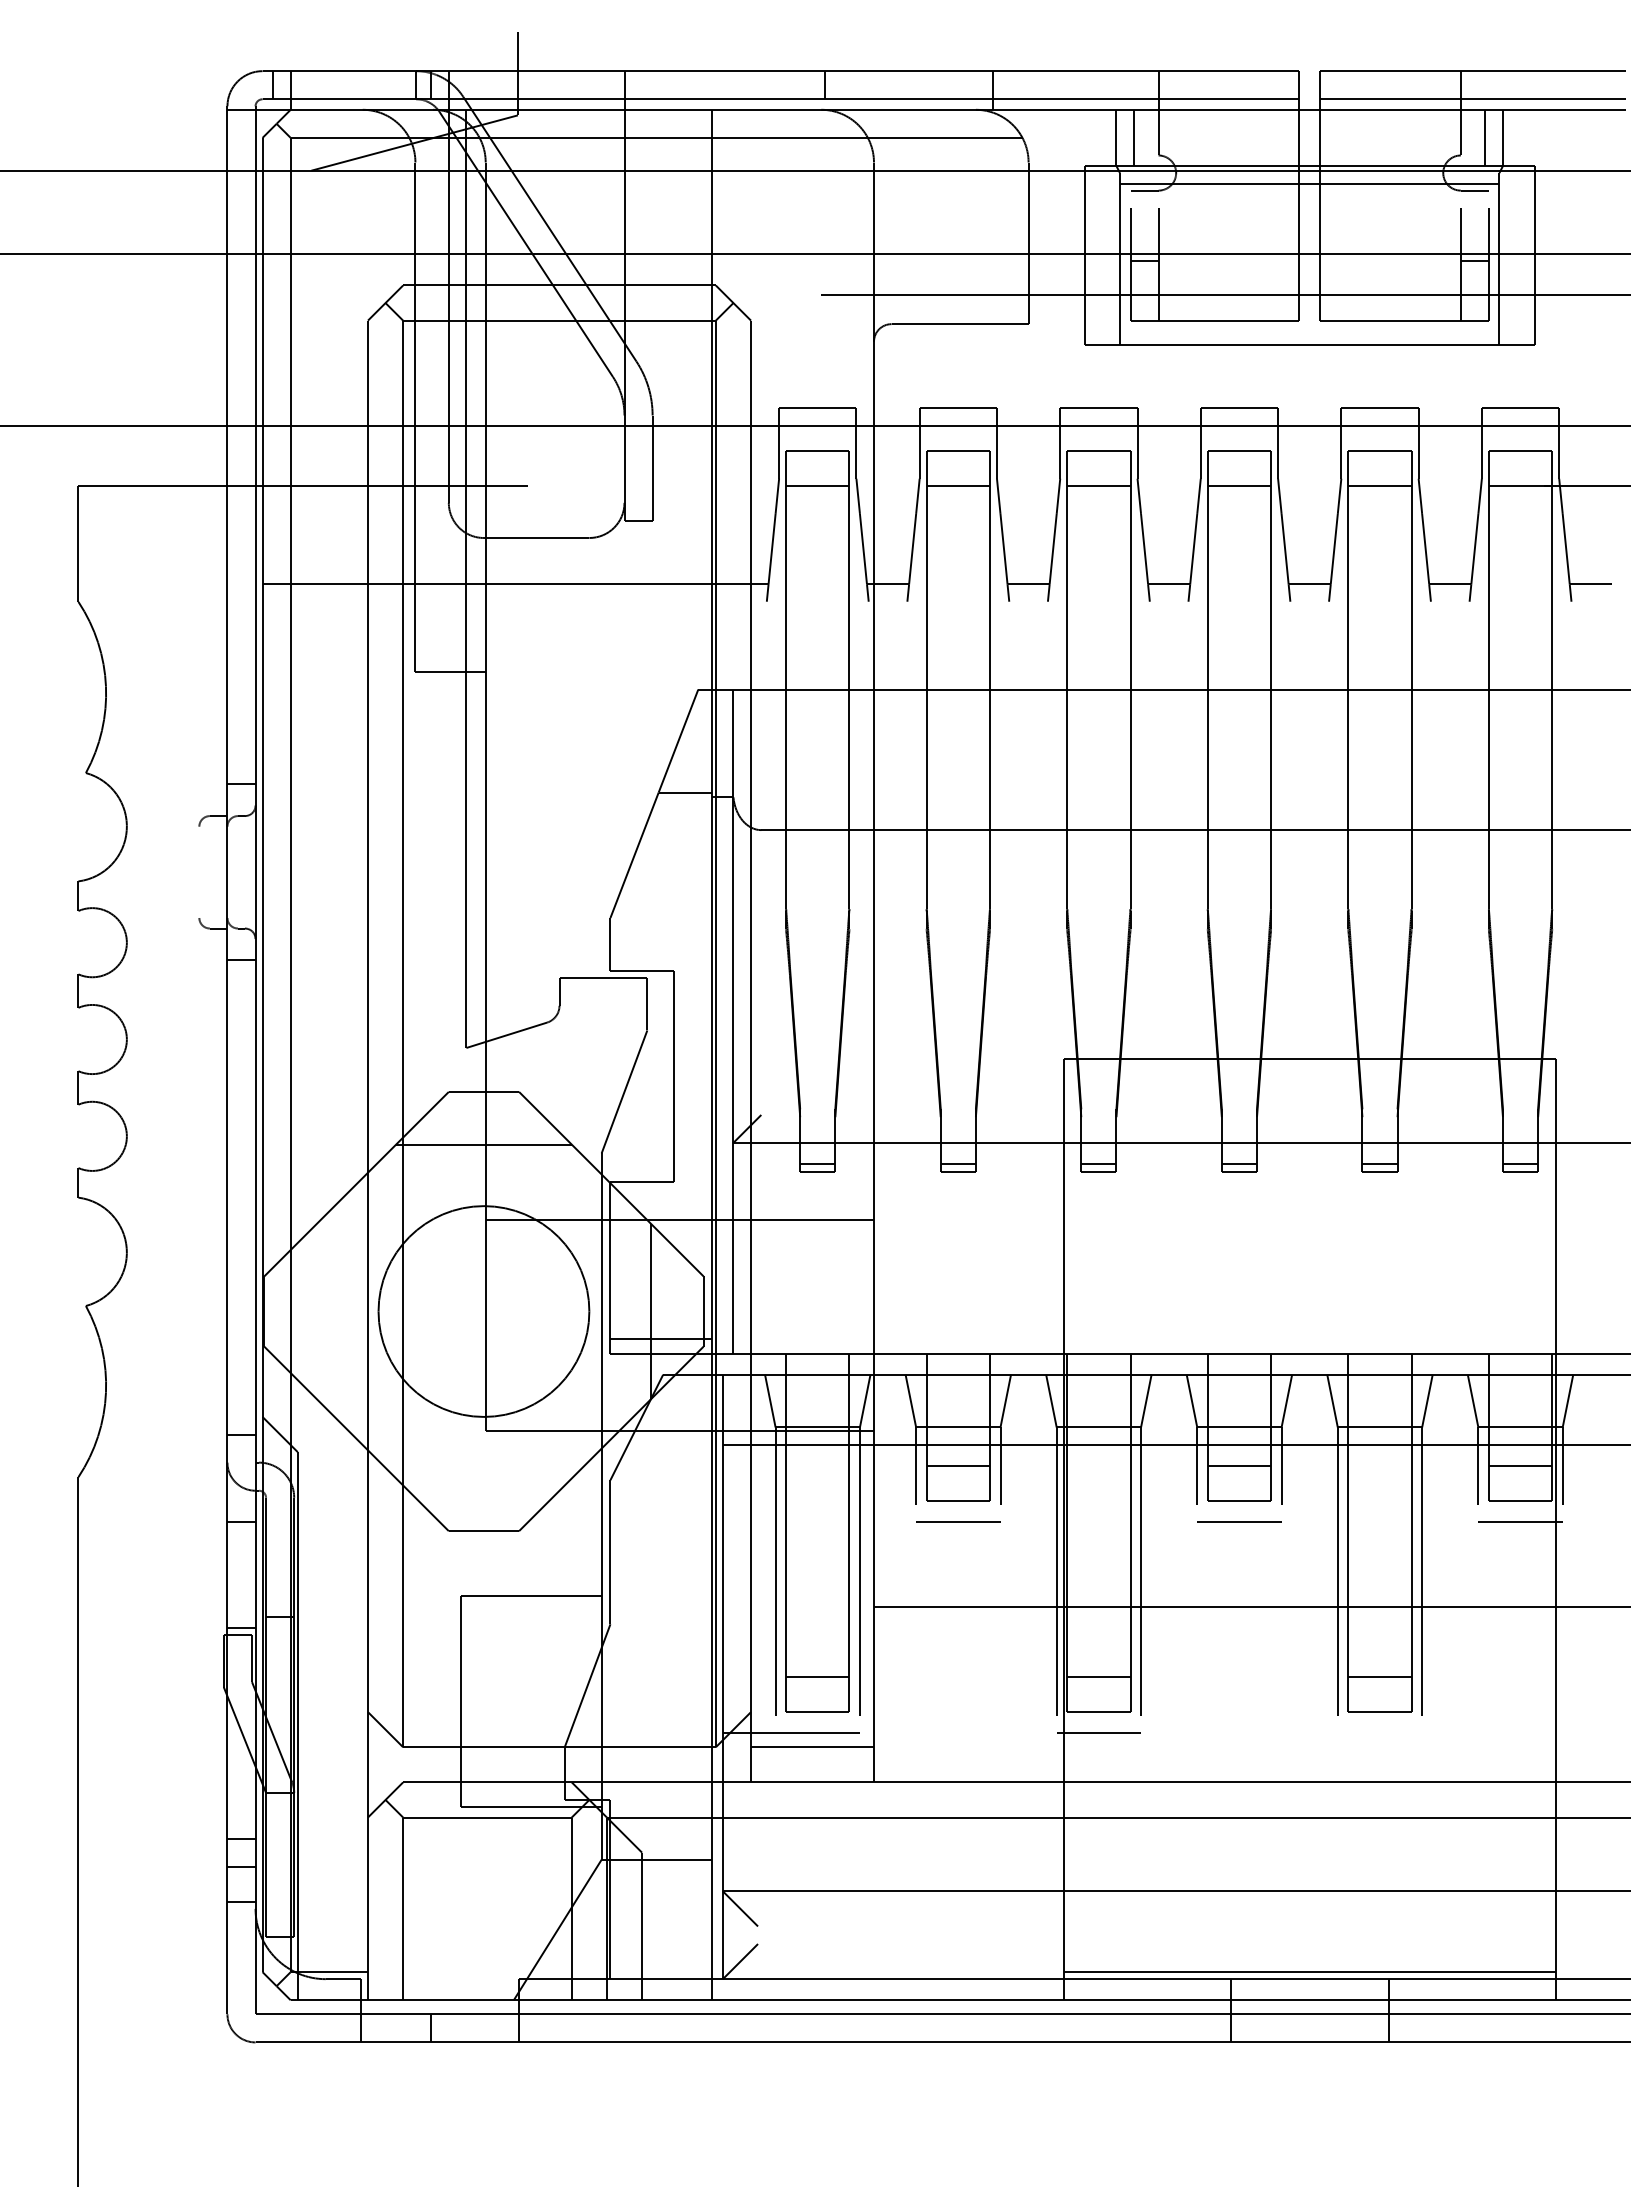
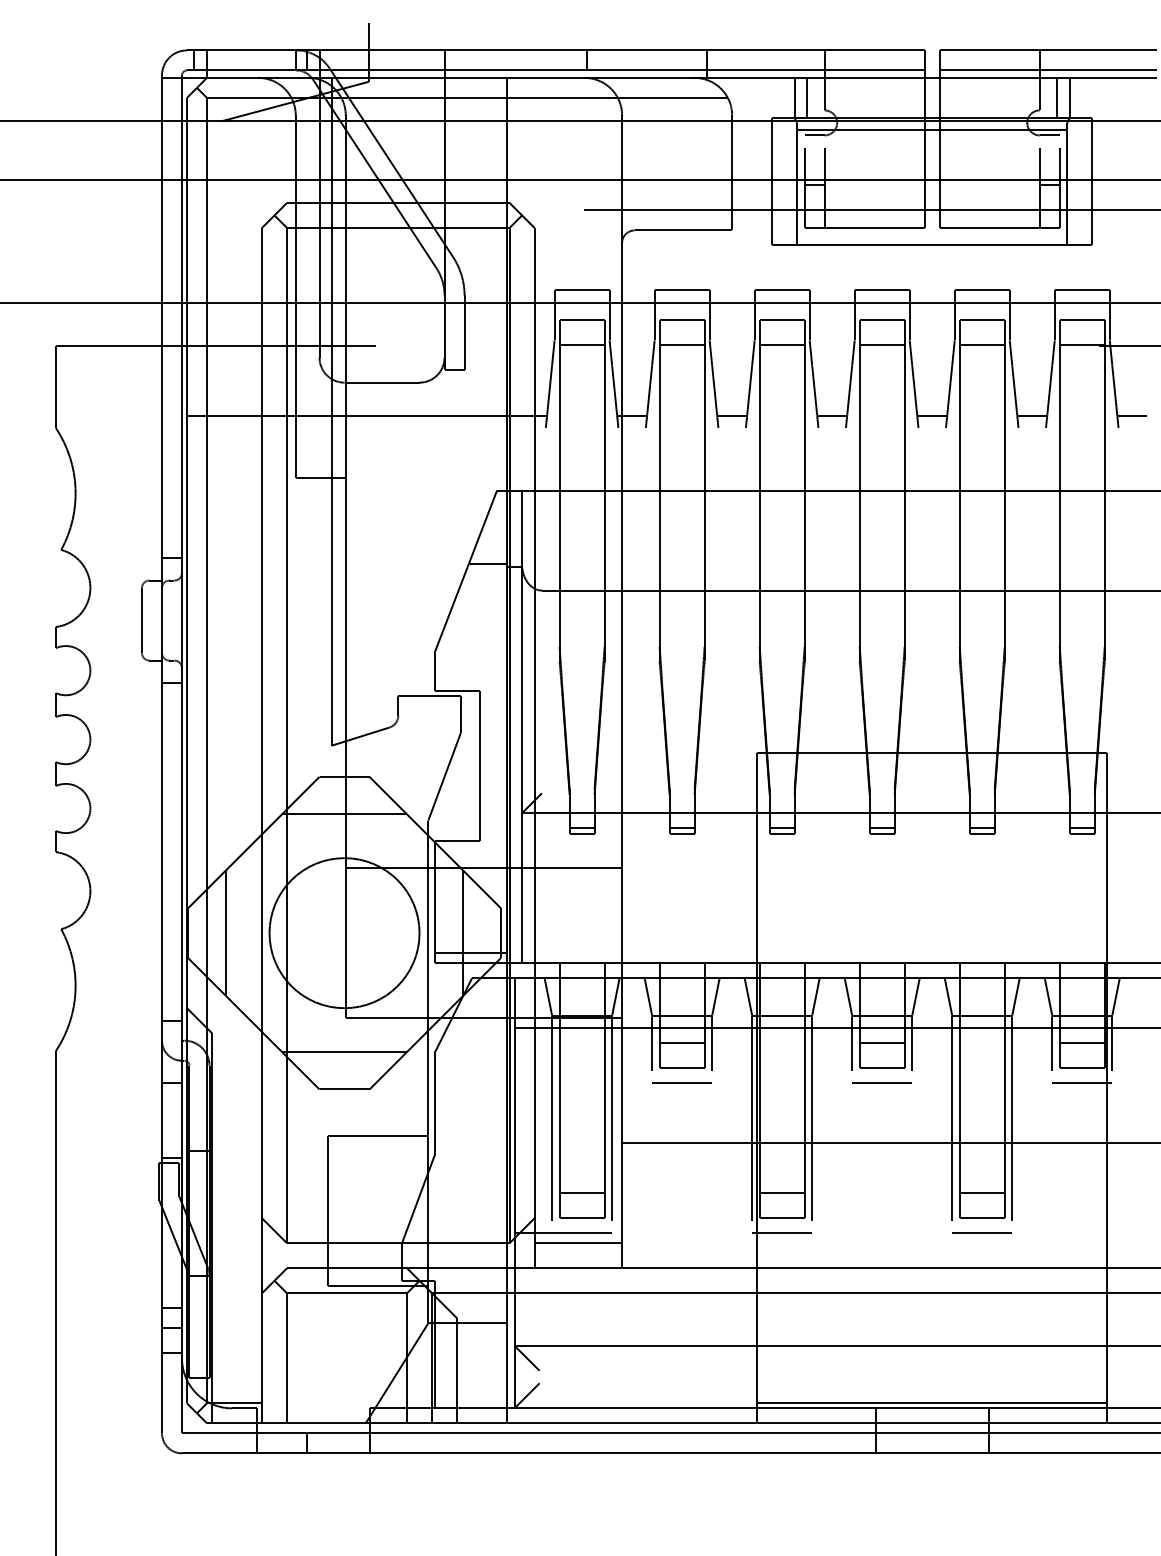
line: (199, 871) -> (142, 620), added
line: (317, 1311) -> (226, 933), added
line: (483, 1478) -> (344, 1052), added
line: (1379, 1732) -> (981, 1232), added

